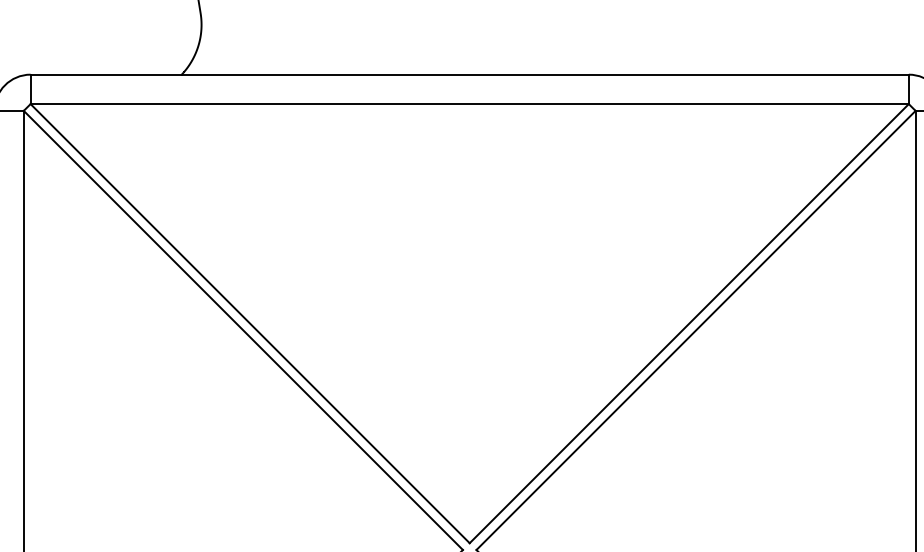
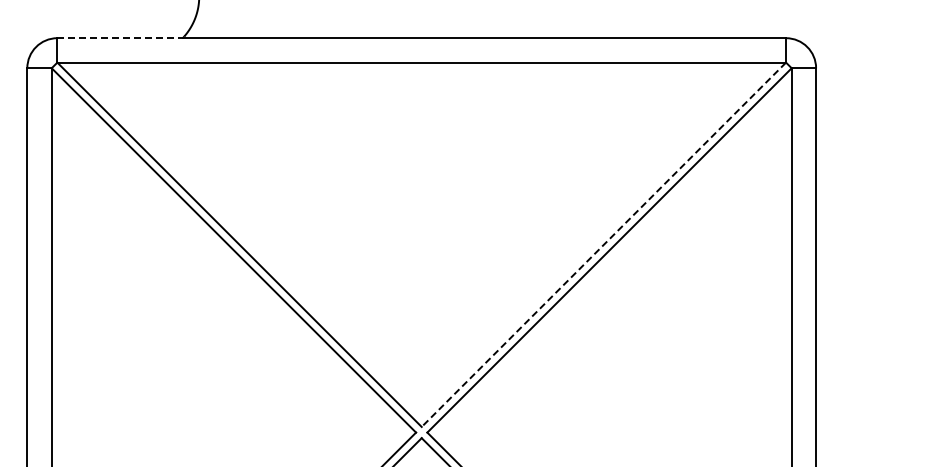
line: (106, 75) -> (120, 38), solid -> dashed
line: (688, 323) -> (603, 244), solid -> dashed

